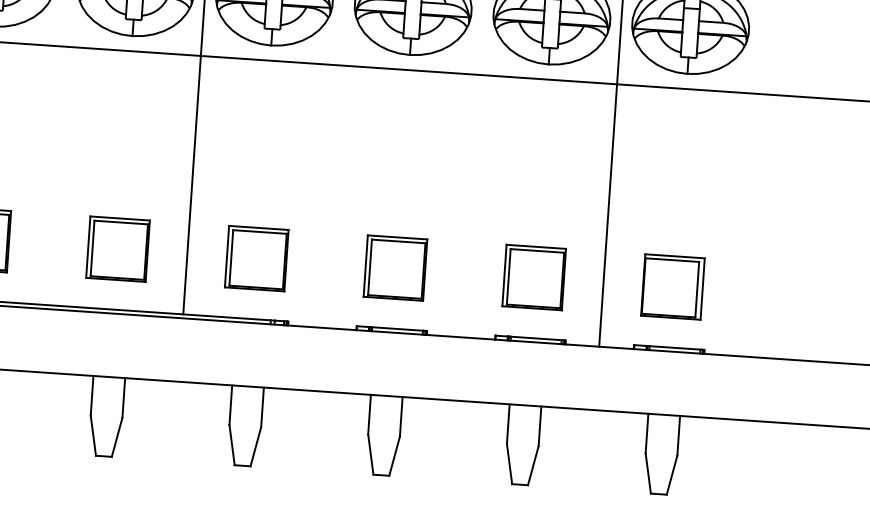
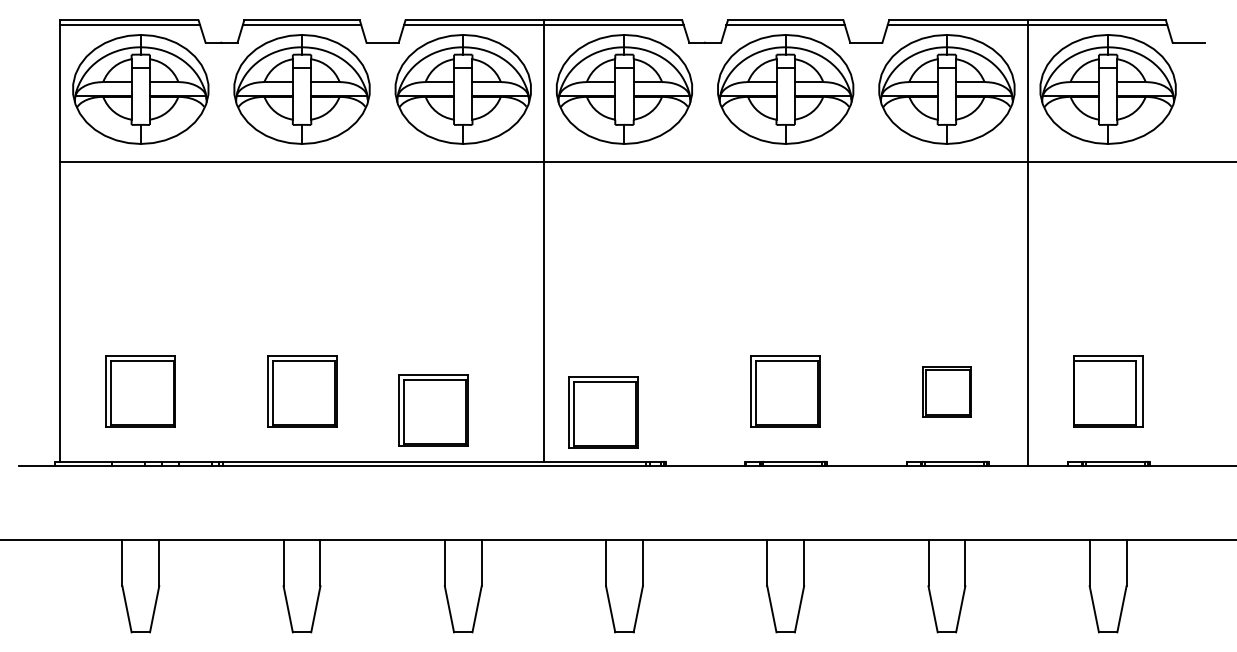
part: (118, 249) -> (433, 410), moved
part: (256, 258) -> (603, 412), moved
part: (533, 277) -> (946, 391), size x0.7

